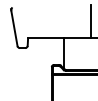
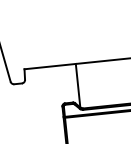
line: (90, 21) -> (110, 35), removed

